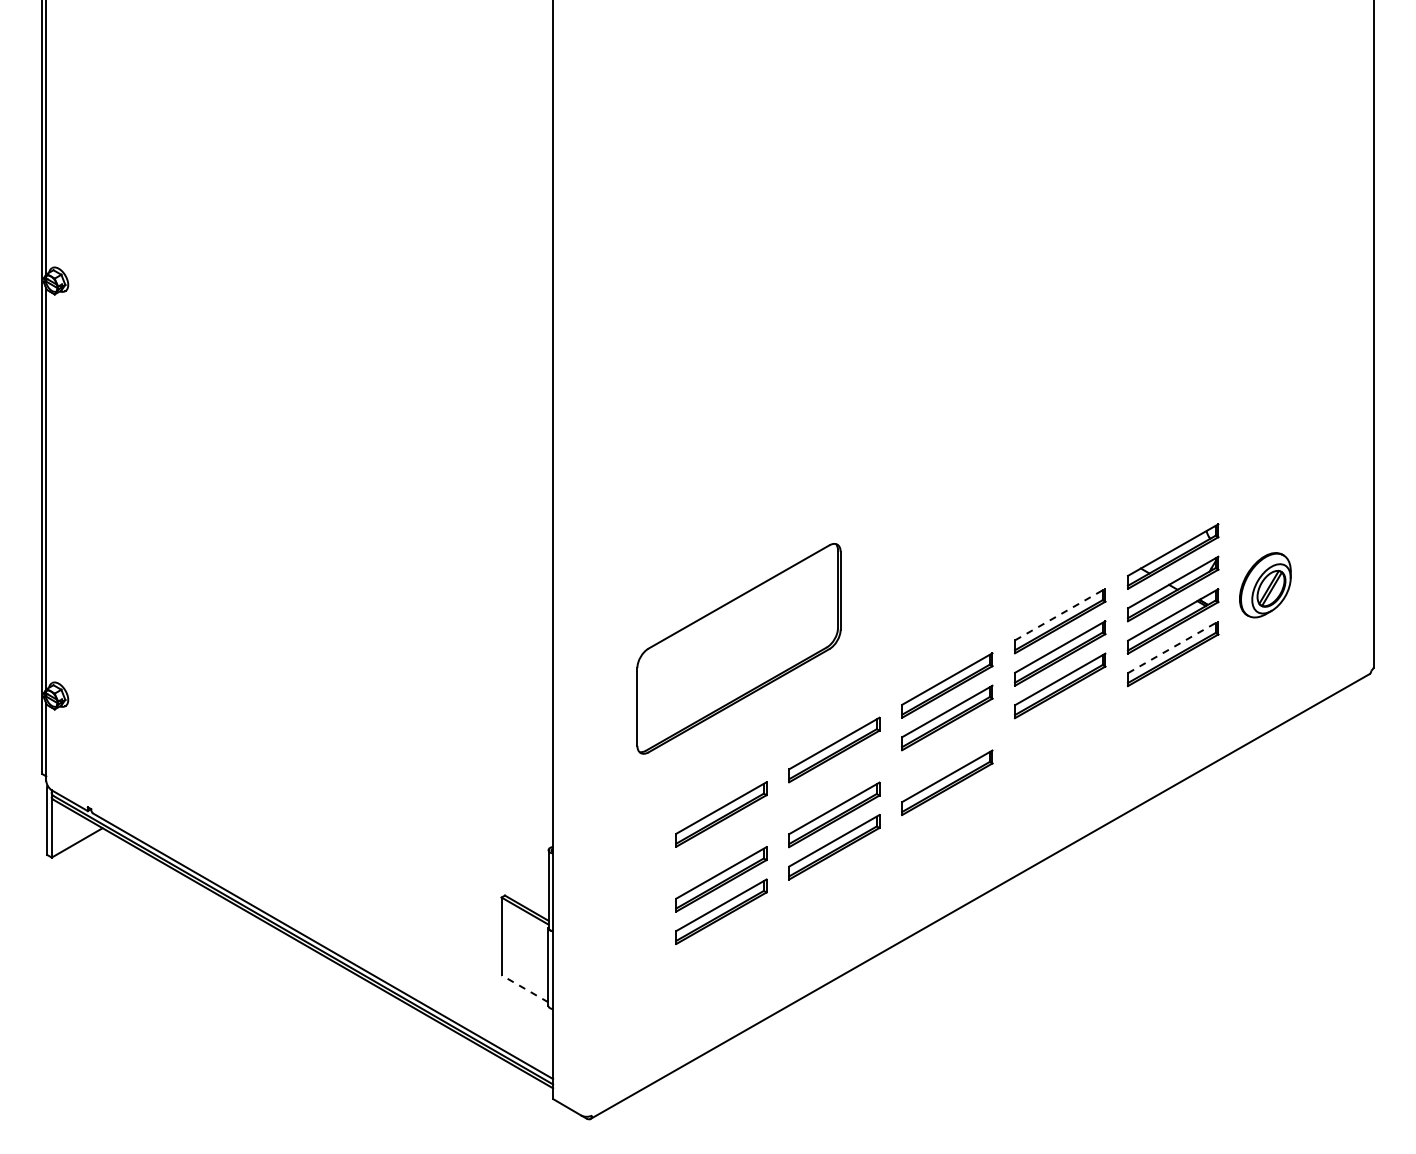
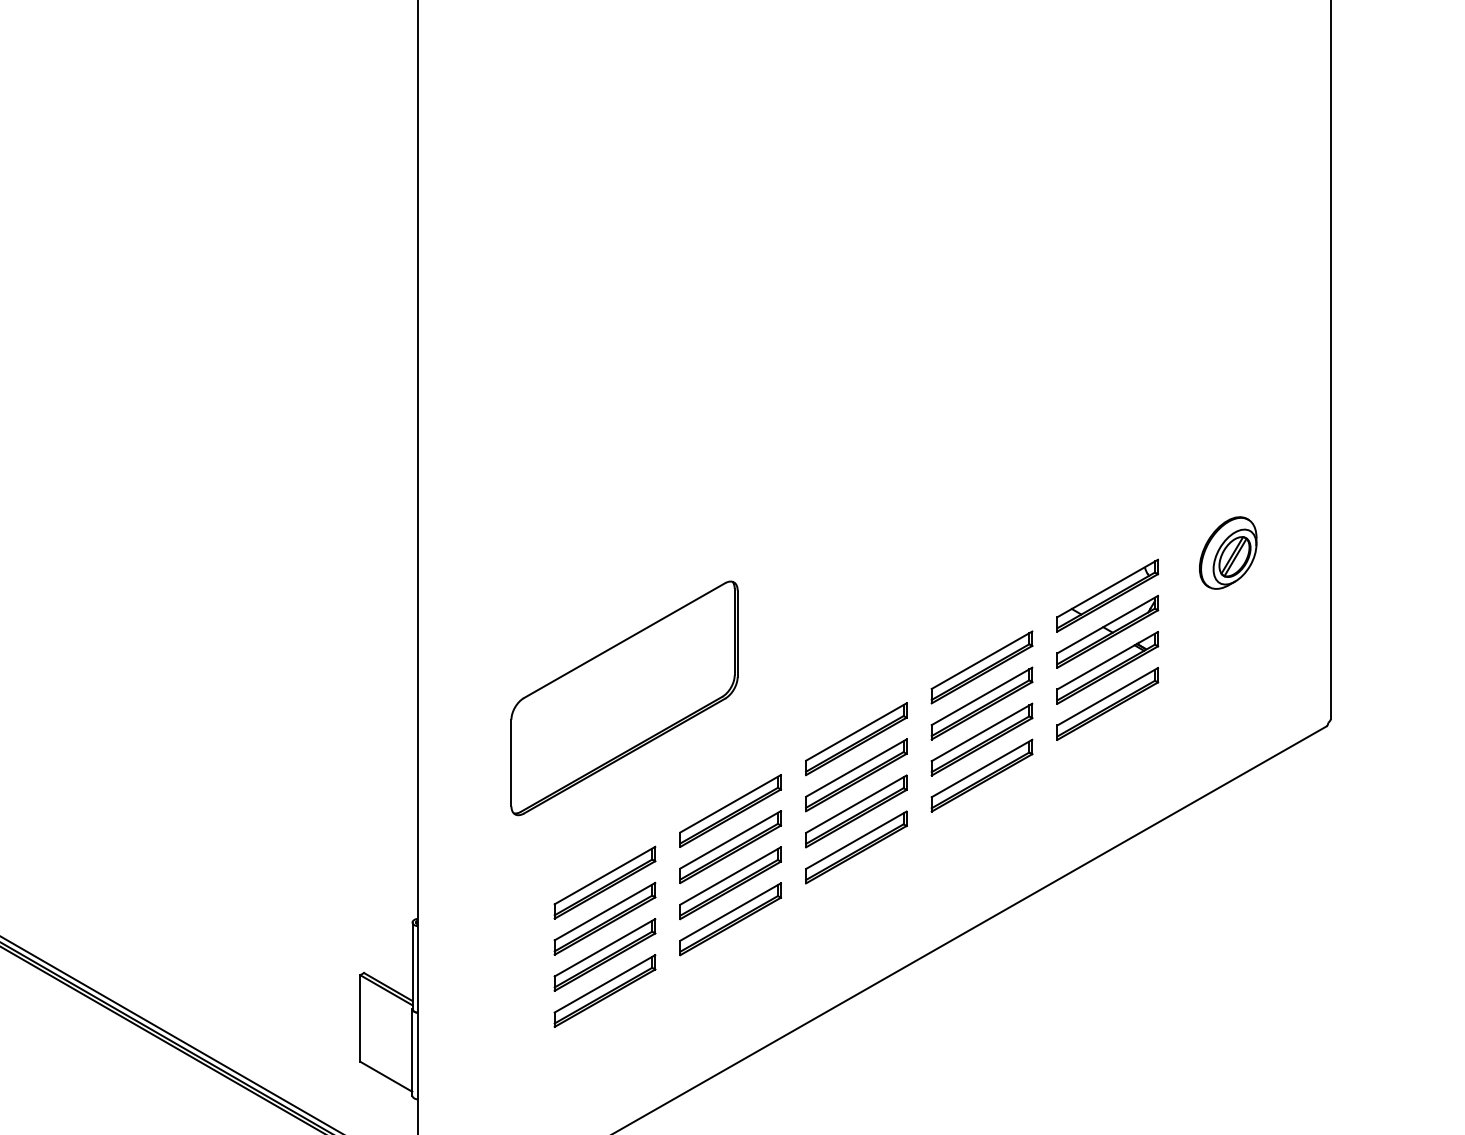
part: (1265, 585) -> (1228, 553), moved
line: (1060, 614) -> (982, 660), dashed -> solid
line: (1173, 647) -> (1108, 696), dashed -> solid
part: (1060, 718) -> (982, 775), added
part: (947, 750) -> (856, 811), added
part: (834, 782) -> (730, 847), added
part: (721, 846) -> (605, 918), added
line: (525, 988) -> (386, 1076), dashed -> solid

